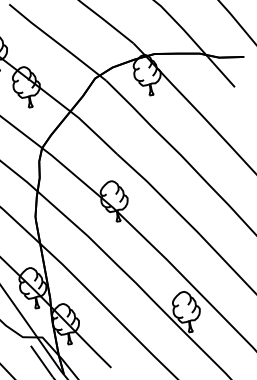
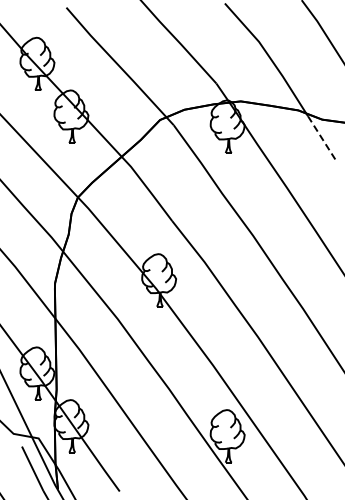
line: (221, 72) -> (322, 138), solid -> dashed

